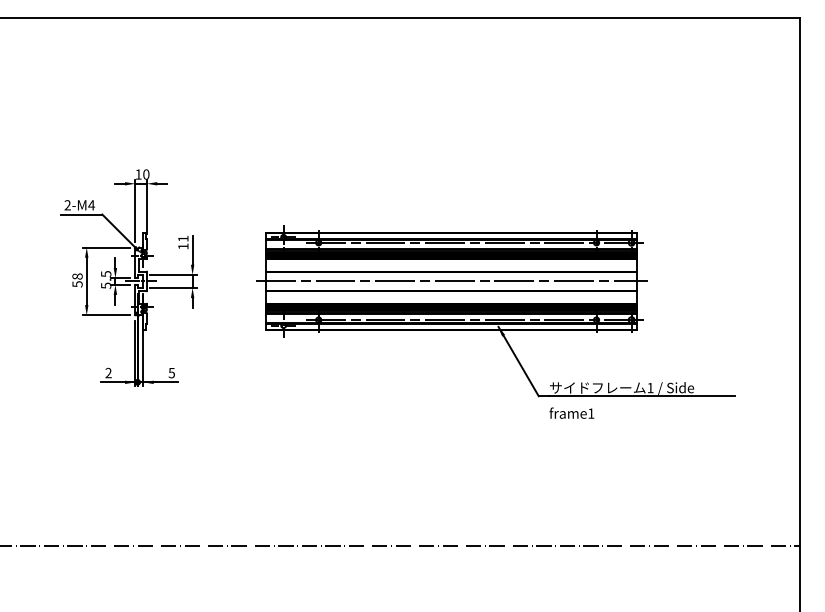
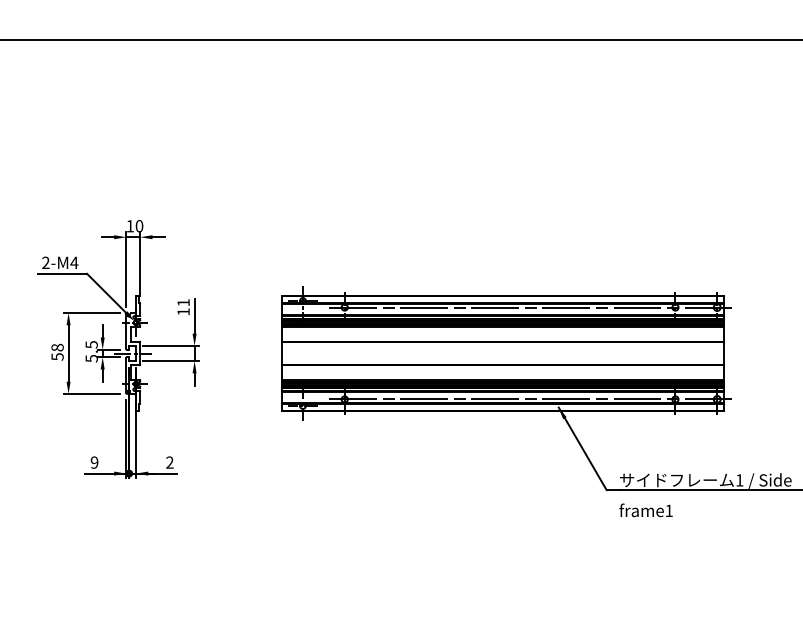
line: (451, 281) -> (502, 353), removed
text: (171, 372) -> (169, 461), 5 -> 2
text: (108, 373) -> (94, 463), 2 -> 9

